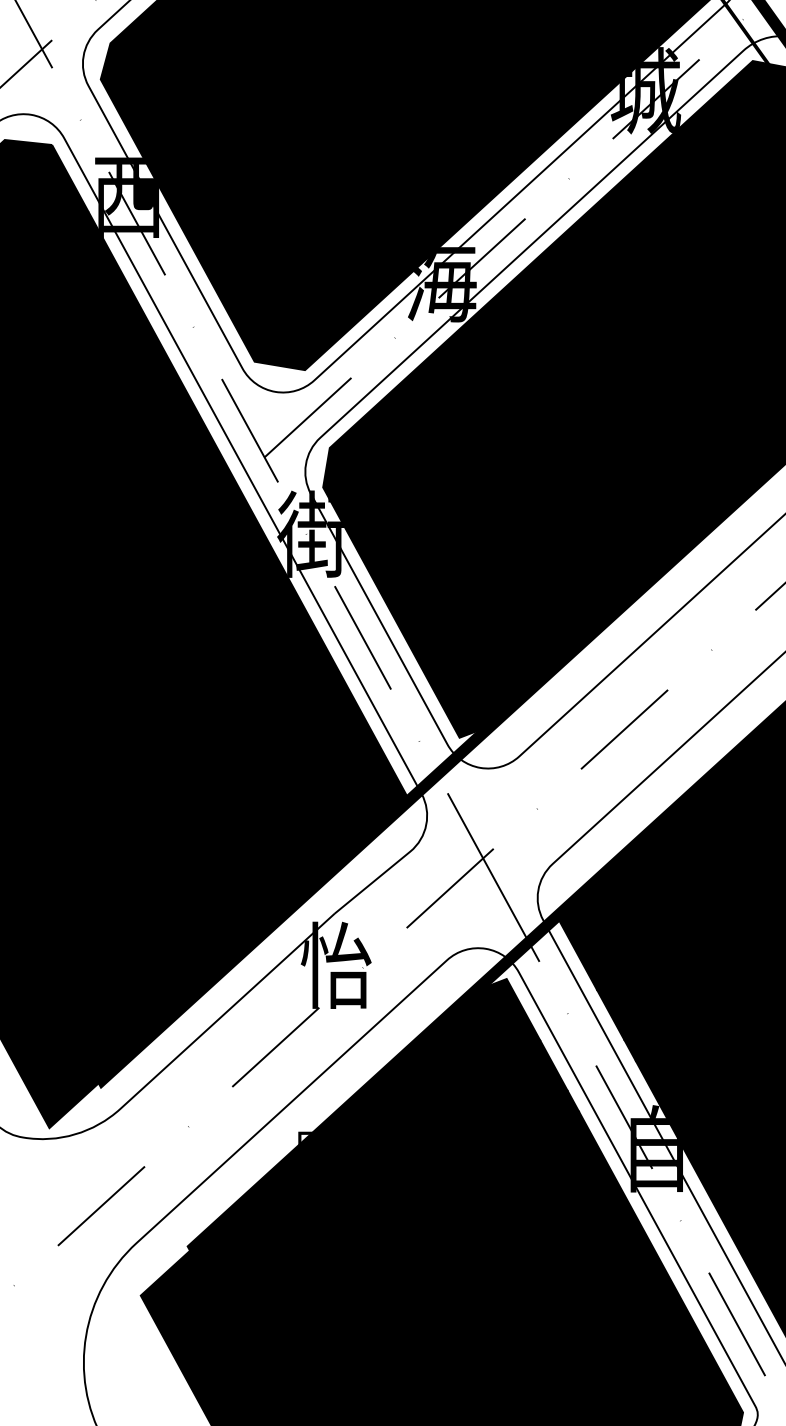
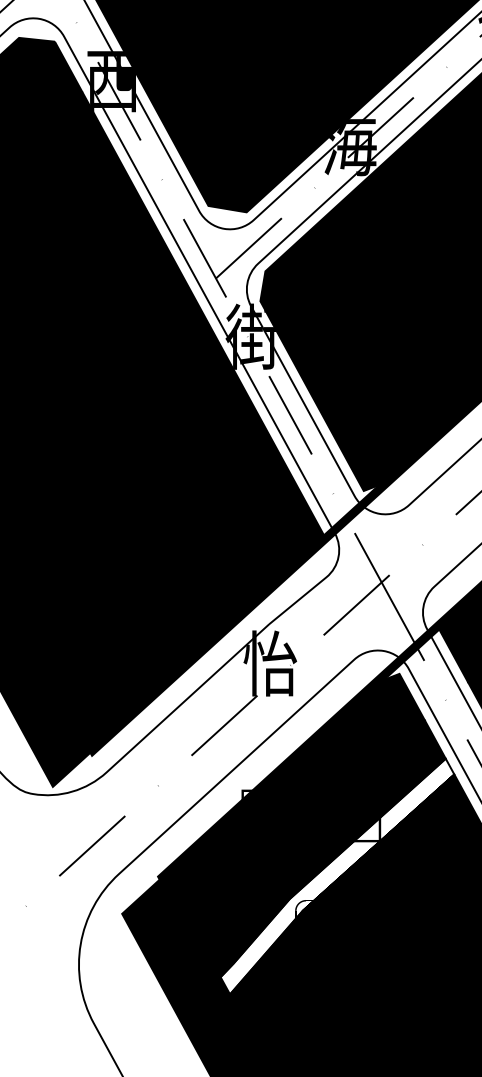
fill: (423, 1247) -> (336, 877), removed

